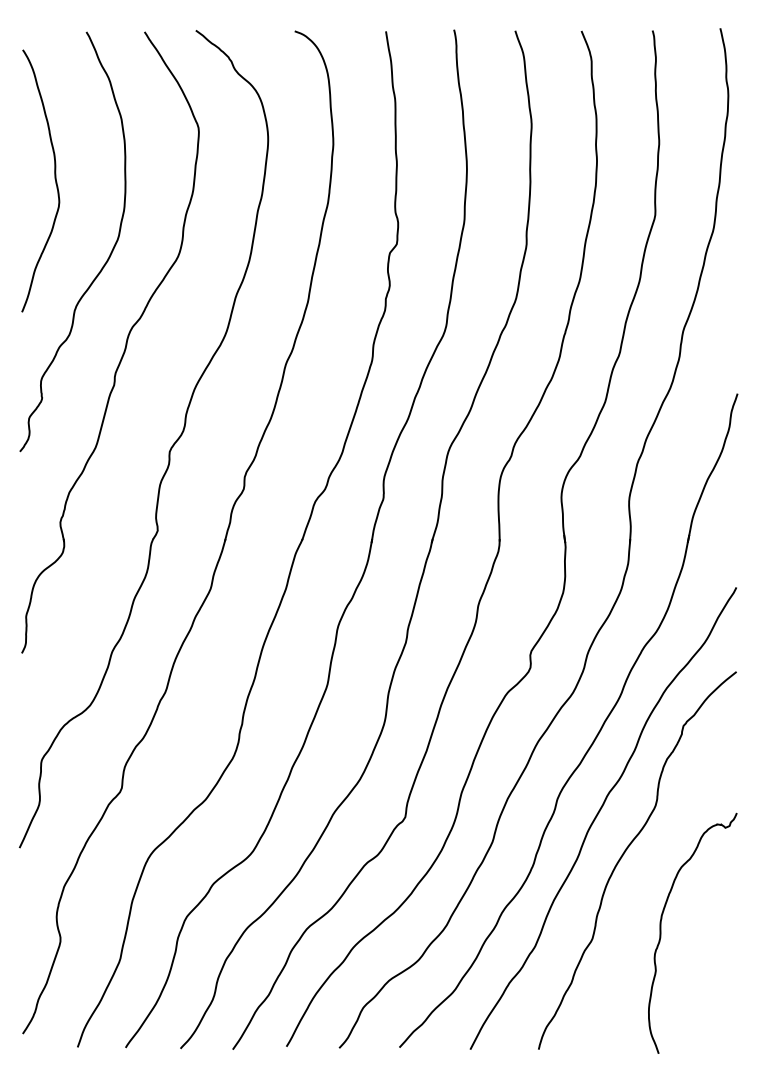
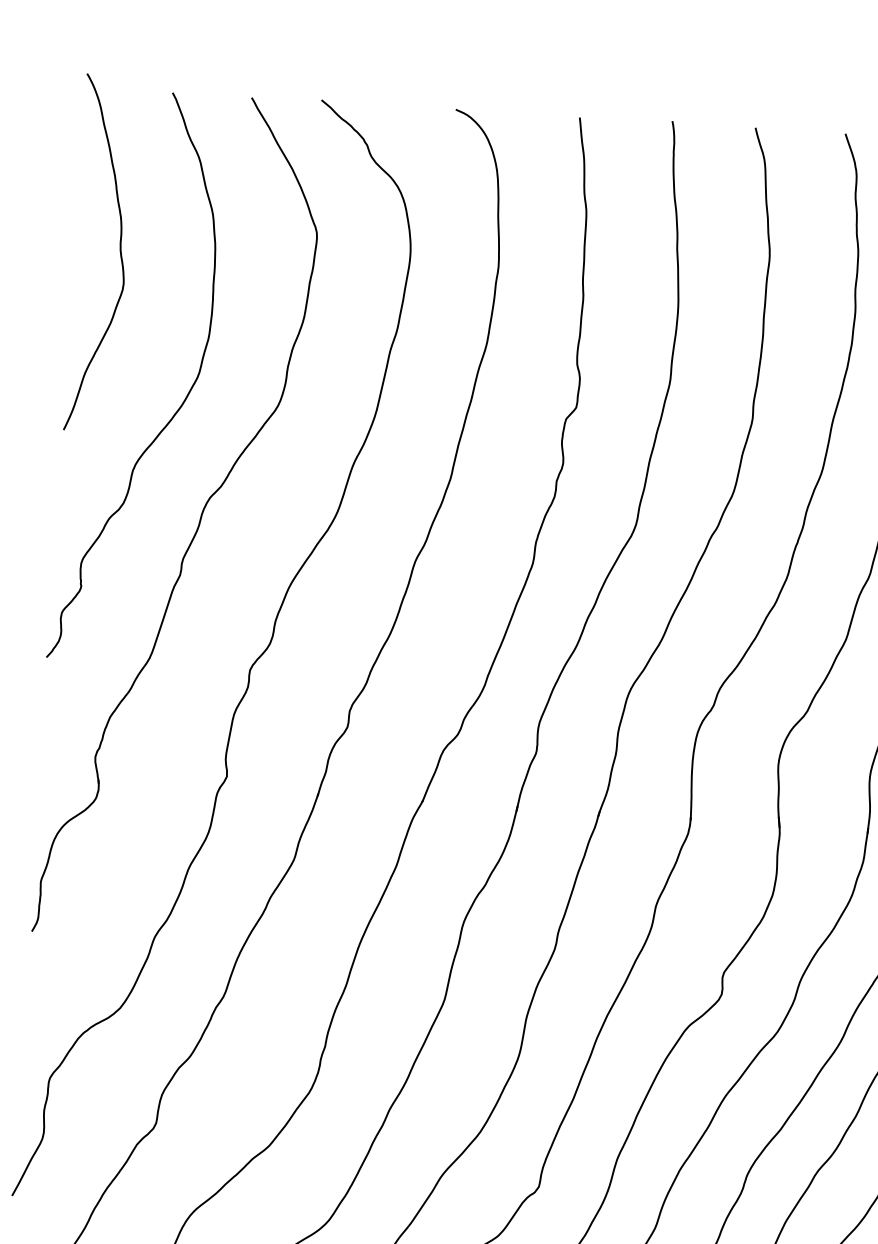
curve: (54, 179) -> (119, 252), moved

